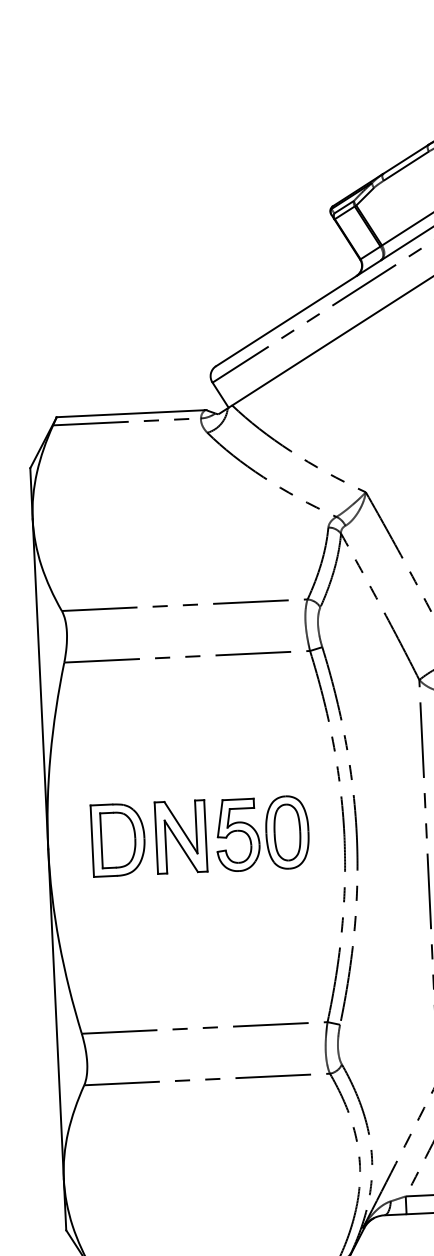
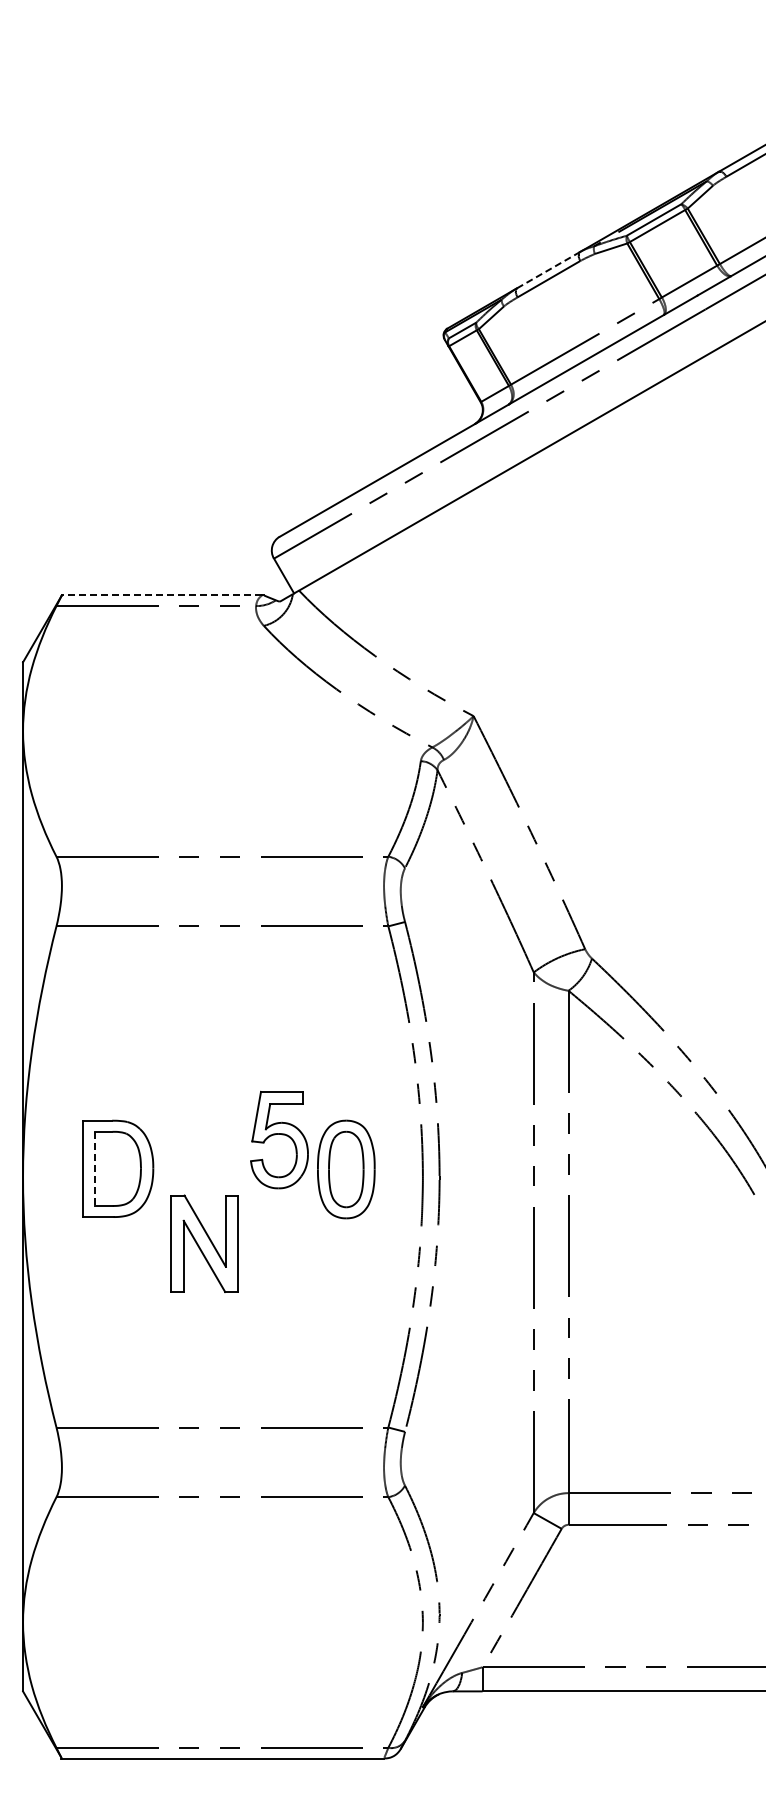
line: (405, 159) -> (548, 270), solid -> dashed
line: (130, 413) -> (161, 595), solid -> dashed
part: (237, 834) -> (279, 1139), moved
part: (180, 836) -> (204, 1243), moved
line: (101, 841) -> (95, 1169), solid -> dashed

